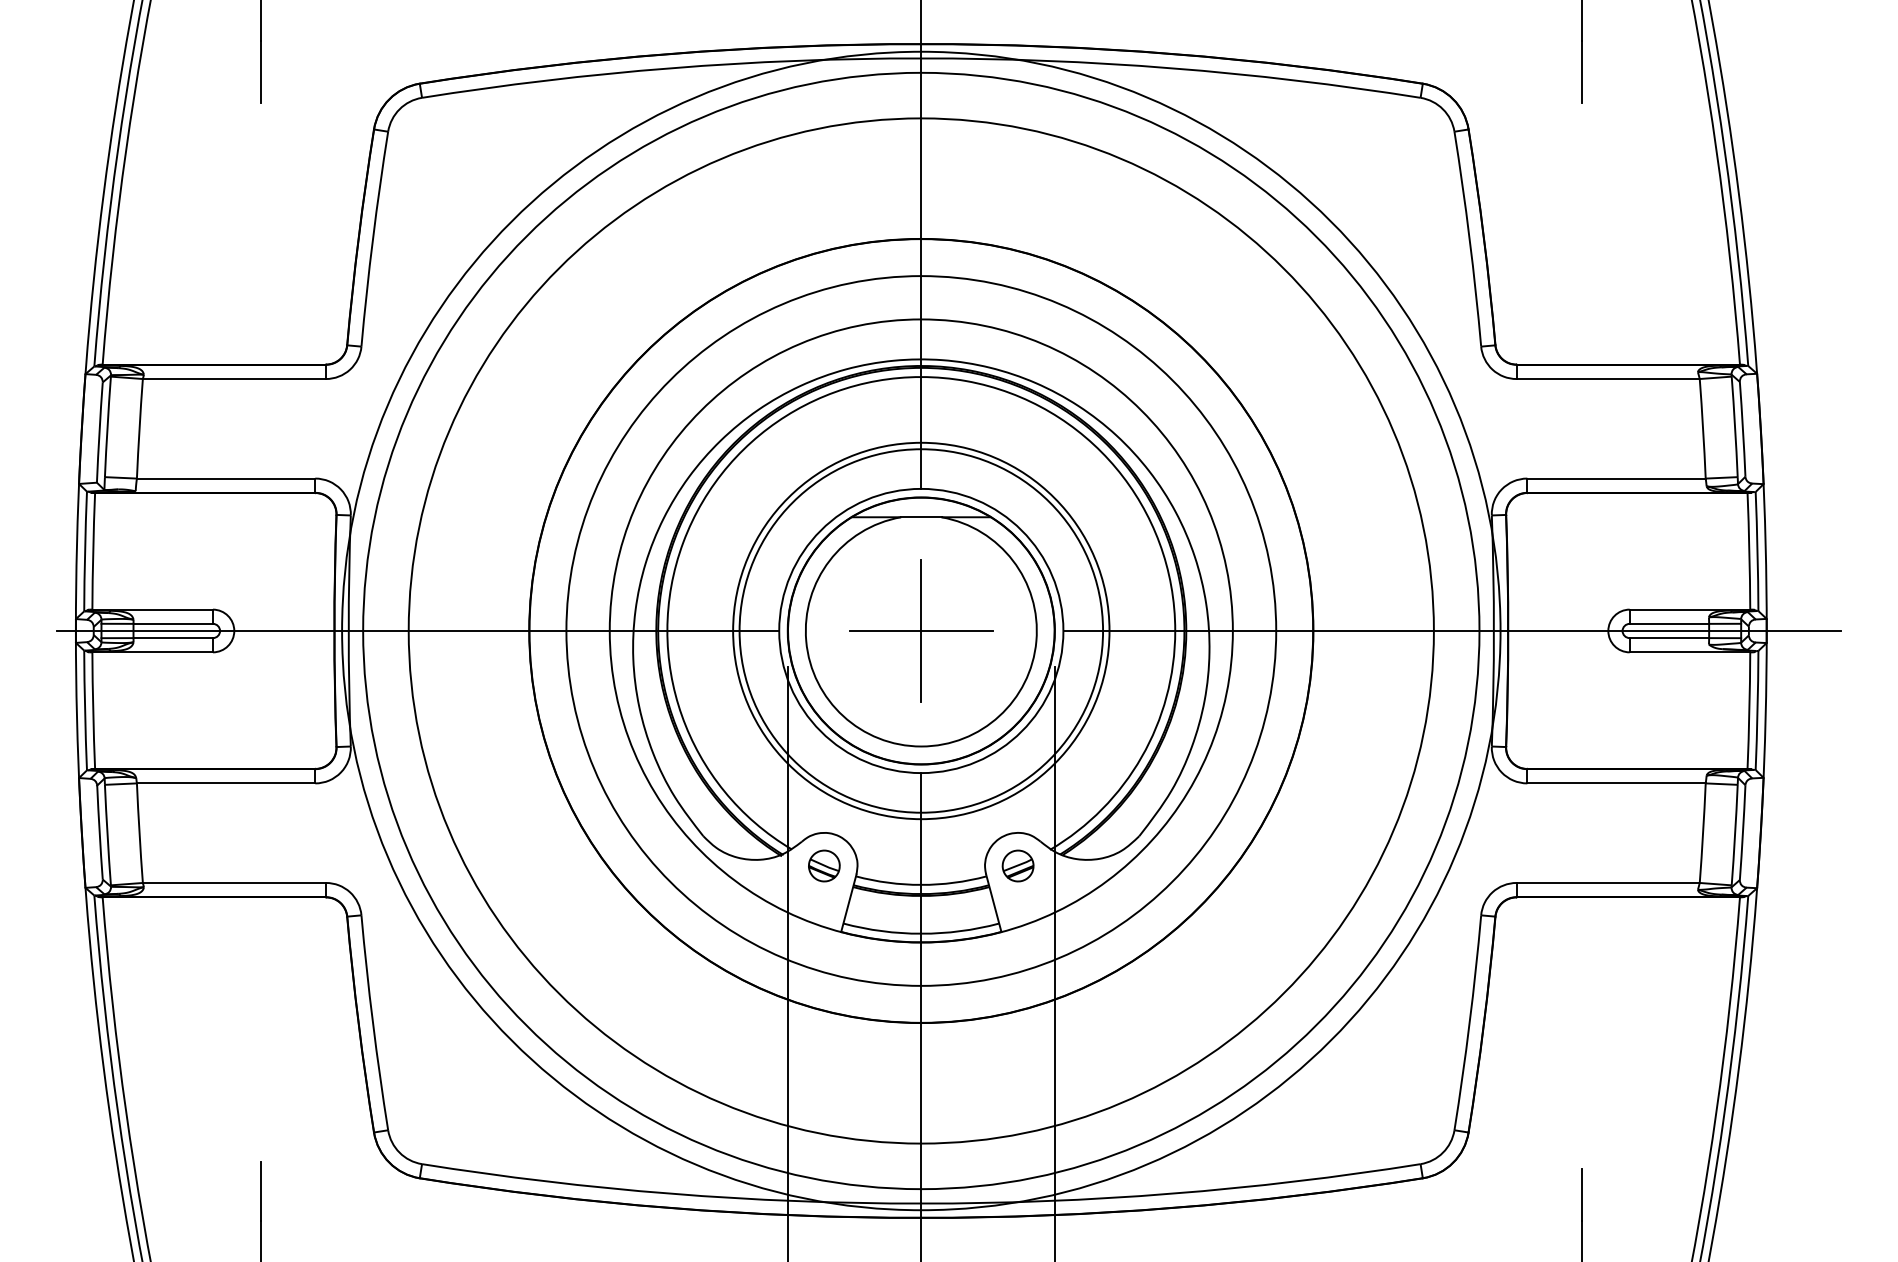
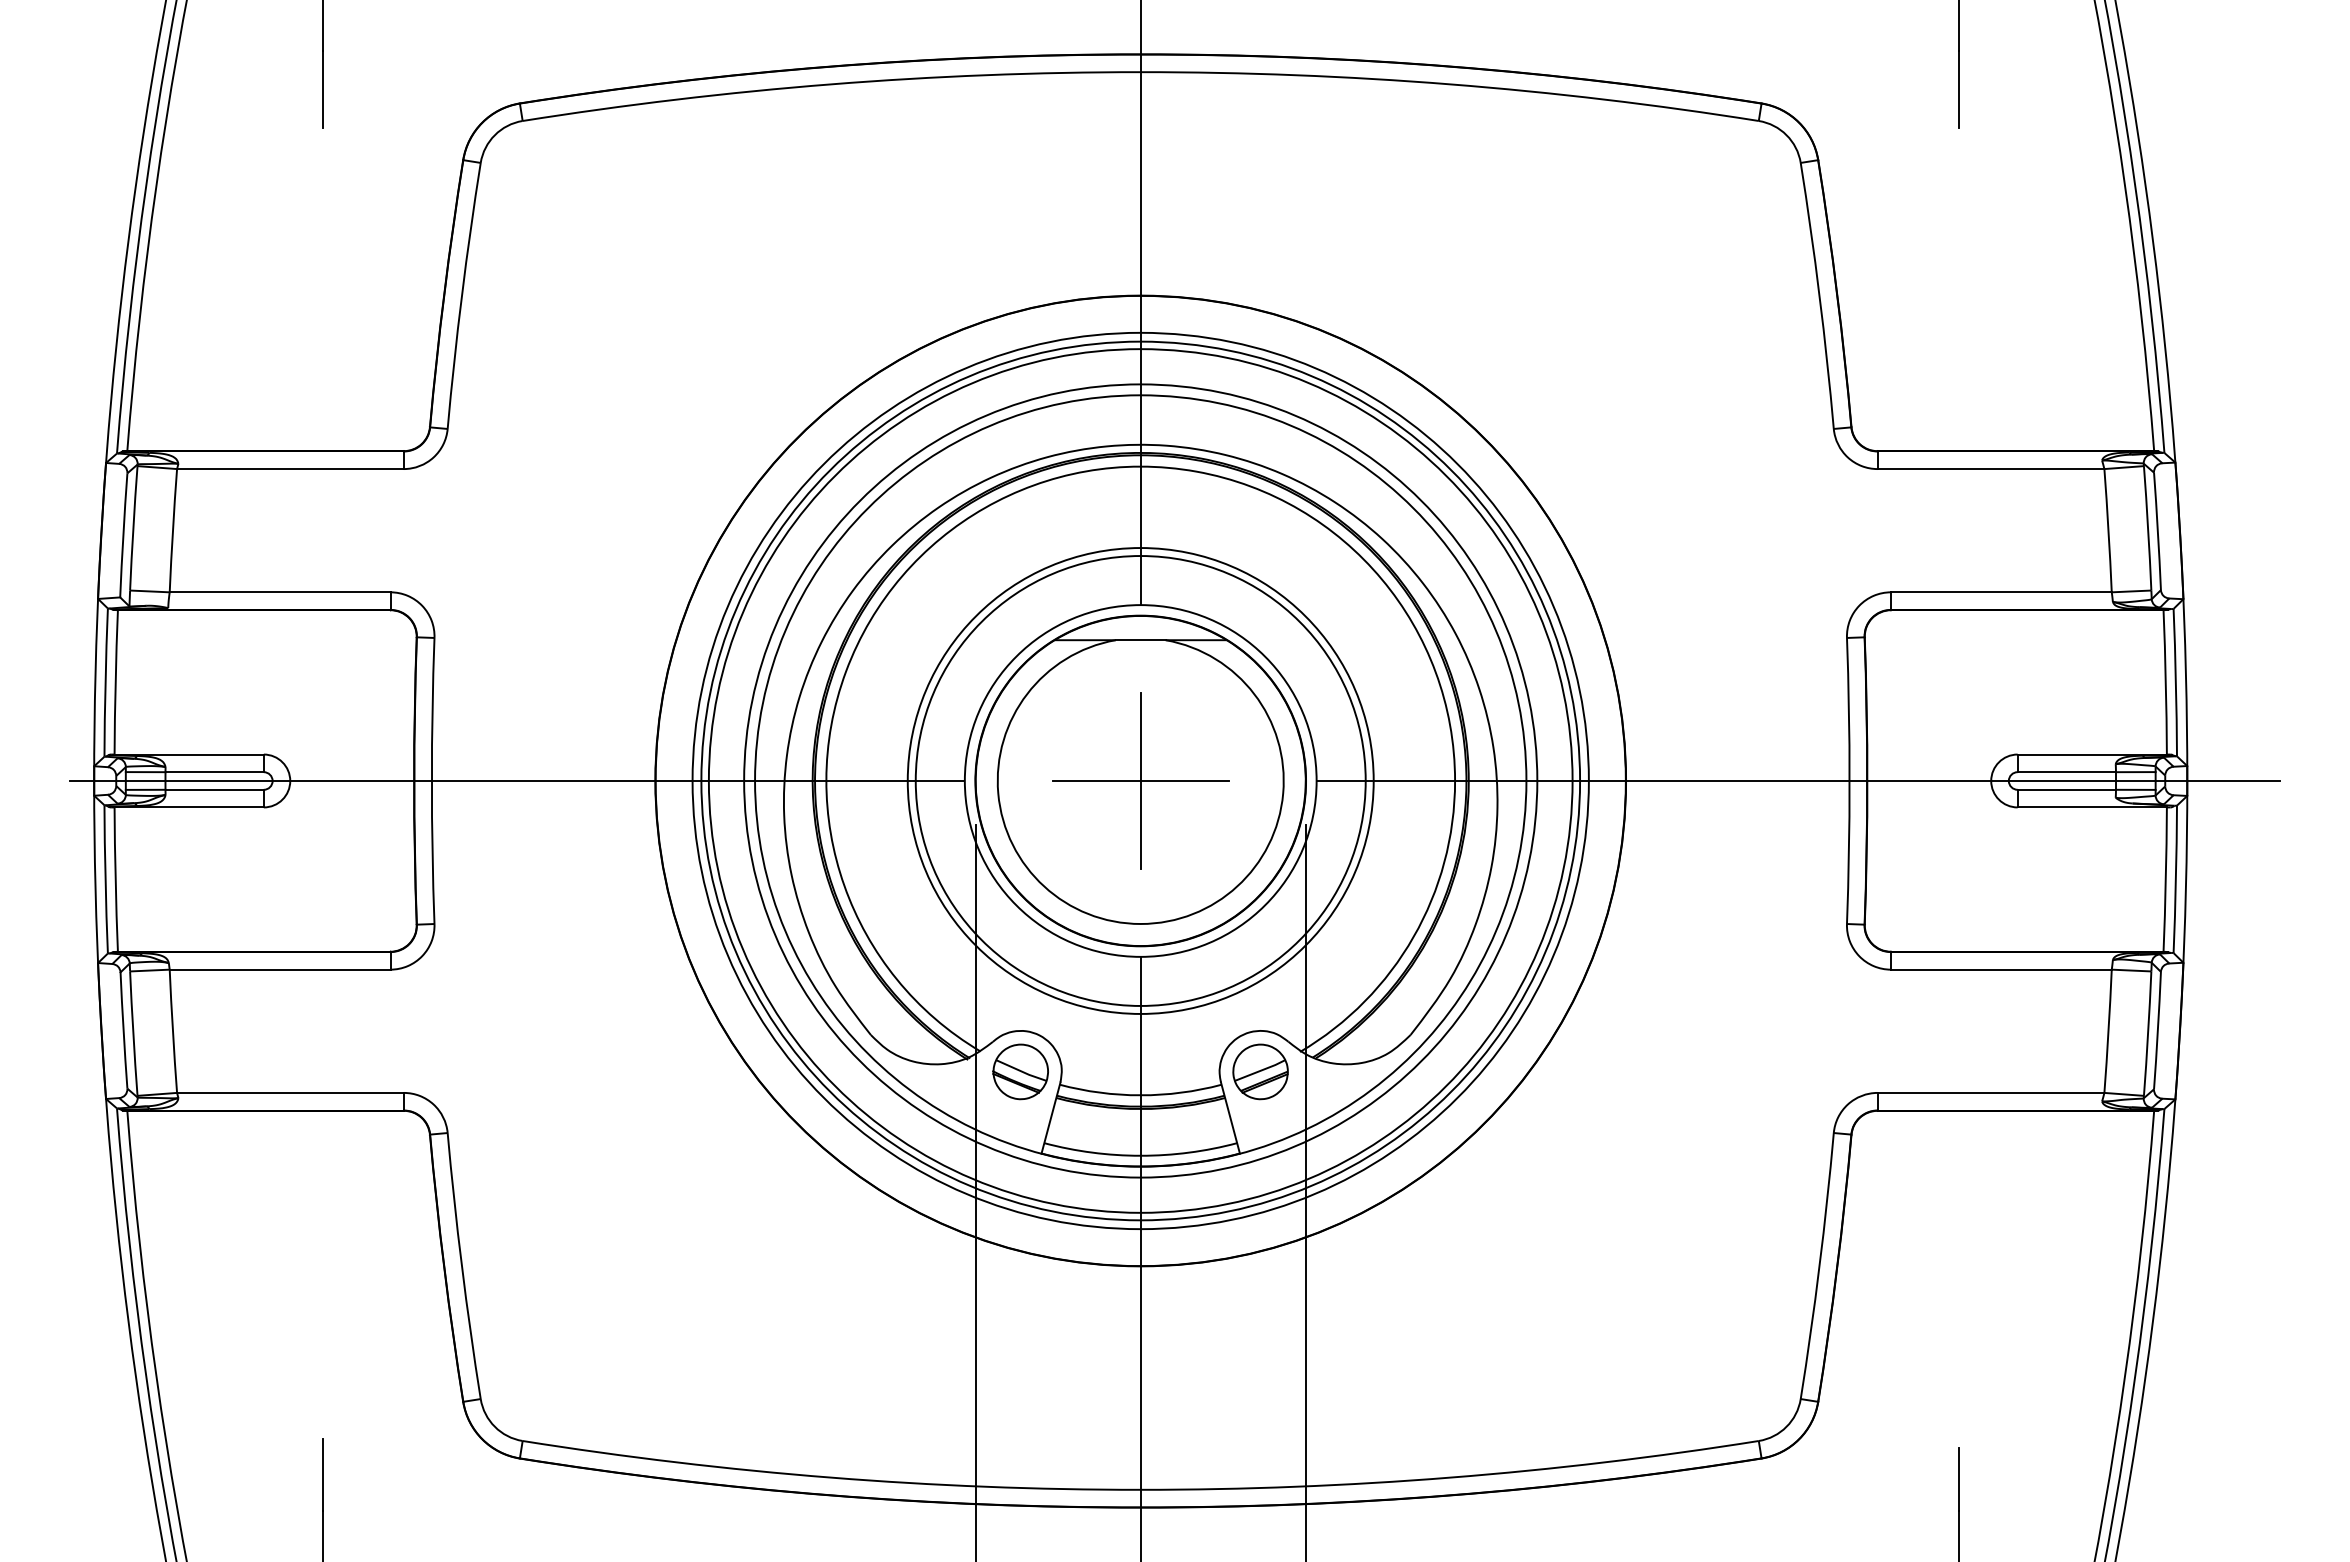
circle: (921, 630) -> (1140, 780), size x0.62
circle: (921, 630) -> (1140, 780), size x0.62
circle: (921, 630) -> (1140, 780), size x0.62
part: (824, 865) -> (1020, 1071), size x1.43
part: (1018, 865) -> (1260, 1071), size x1.43

